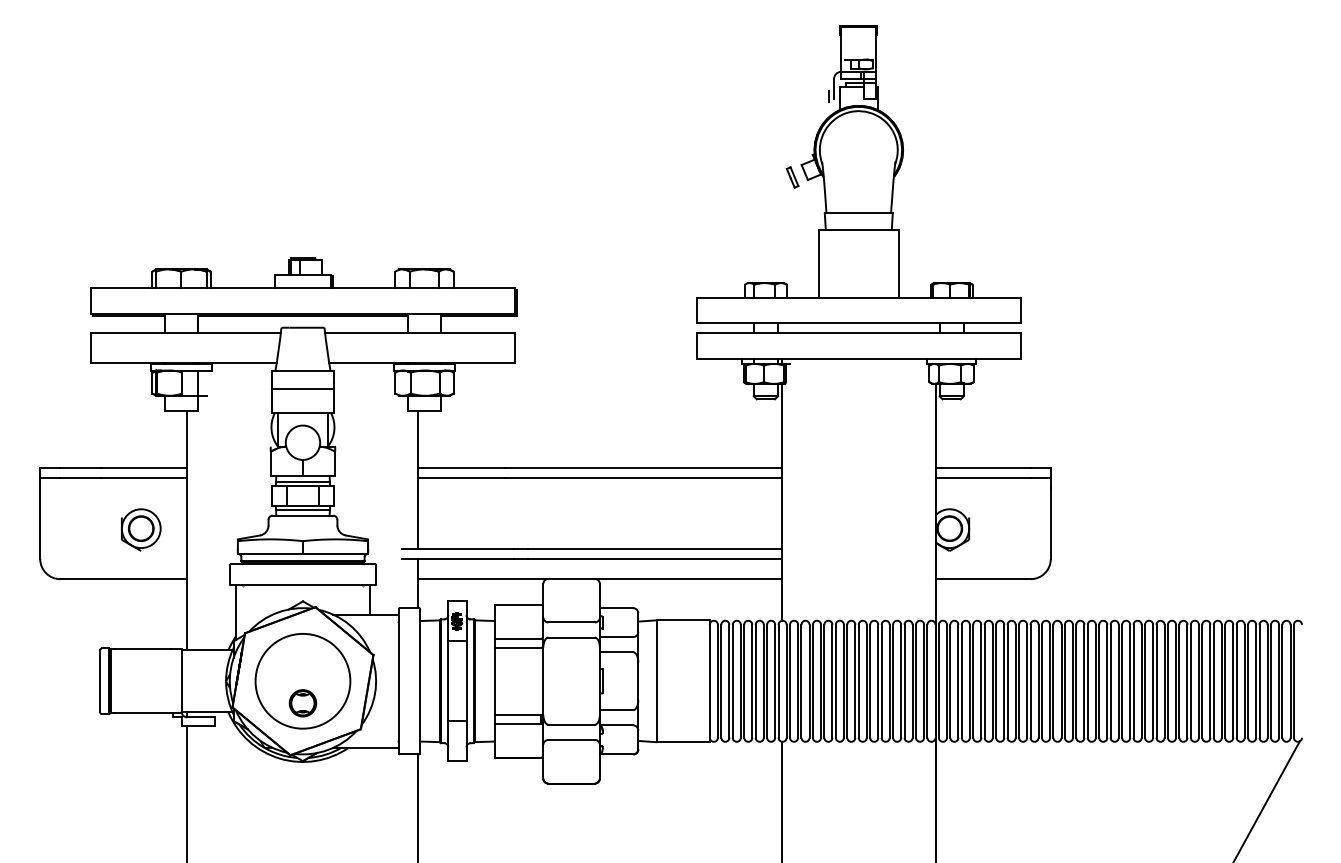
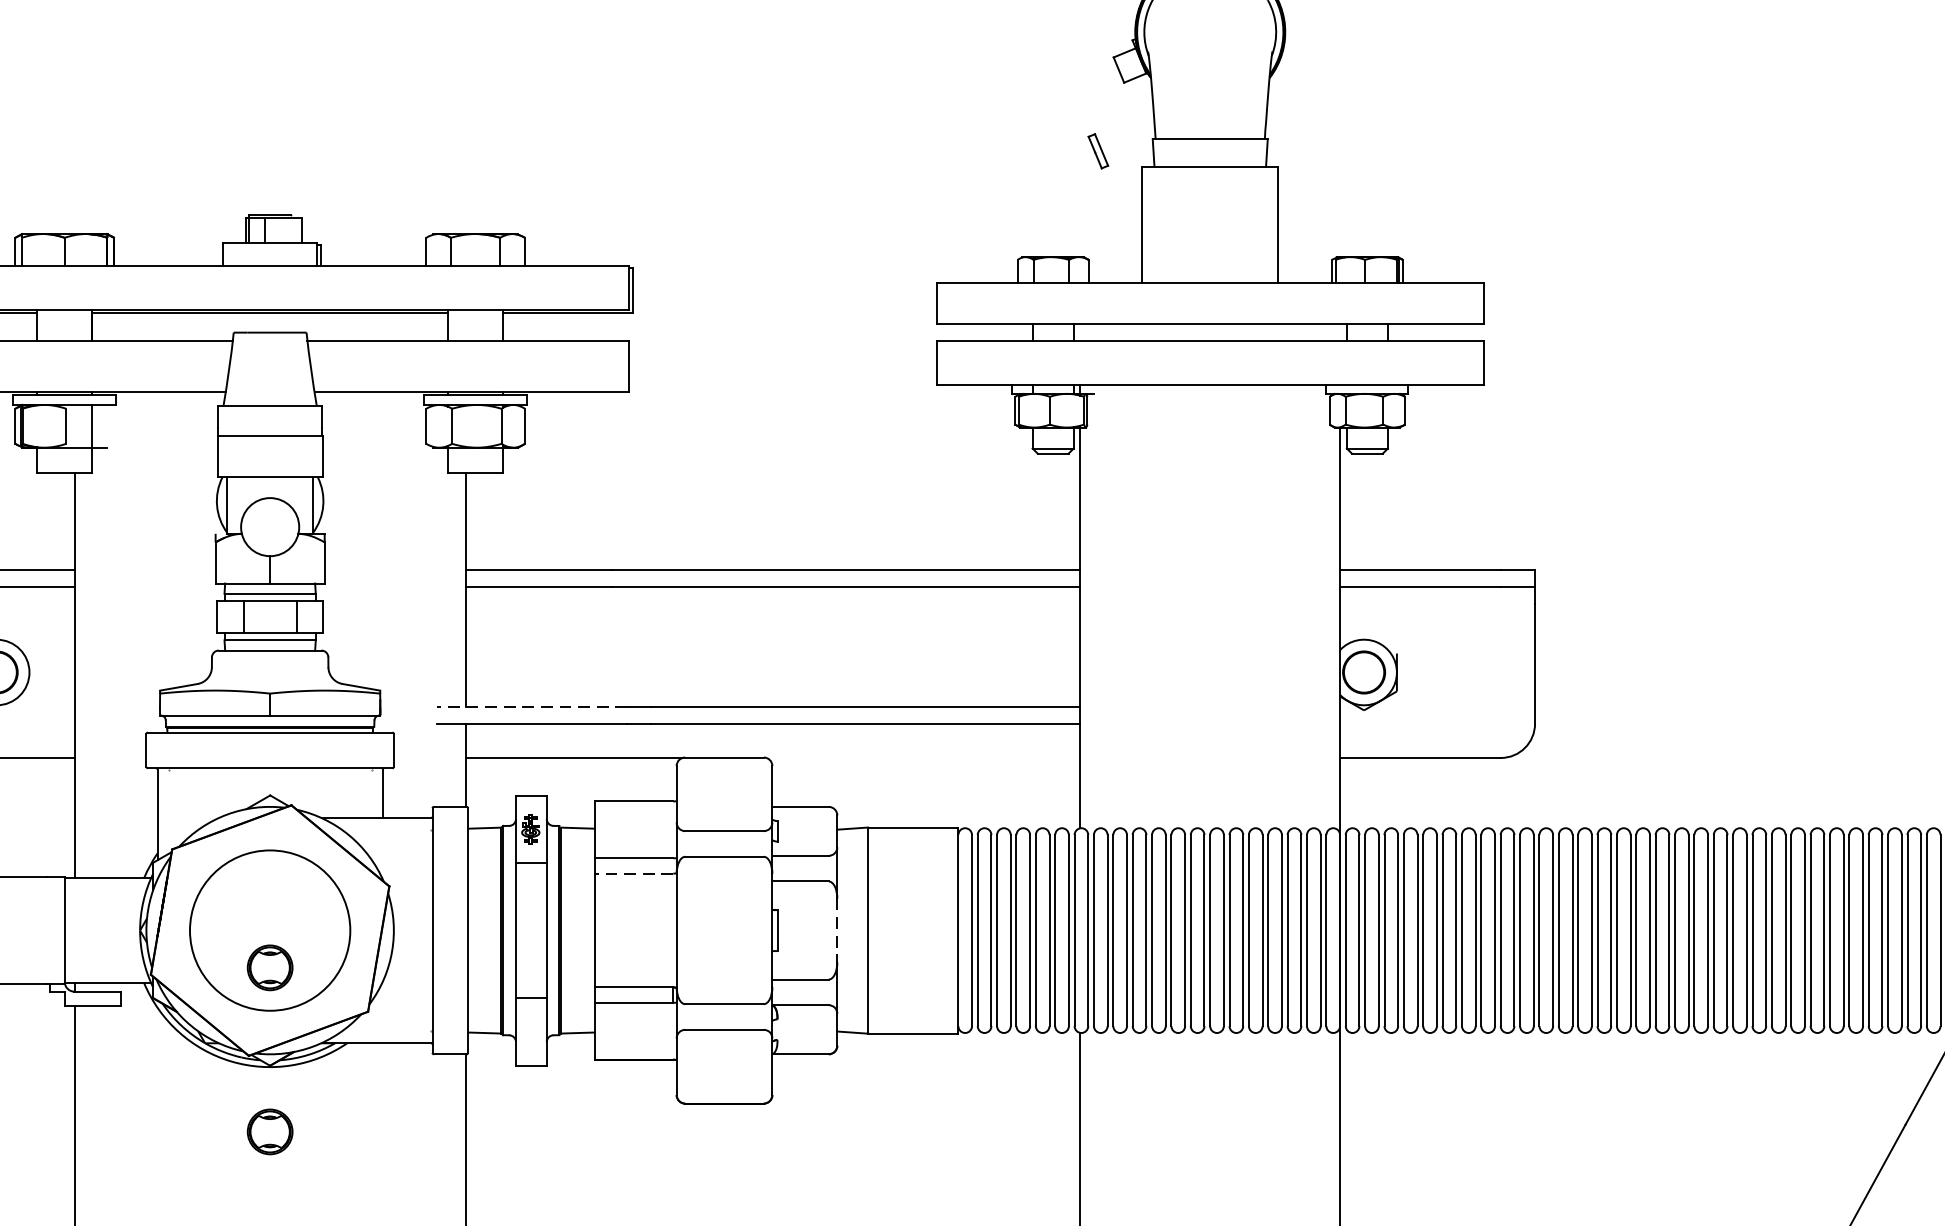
part: (792, 177) -> (1098, 151), moved
line: (457, 548) -> (531, 706), solid -> dashed
line: (688, 579) -> (922, 758), removed
line: (517, 647) -> (633, 873), solid -> dashed
line: (638, 681) -> (837, 930), solid -> dashed
part: (302, 800) -> (269, 1132), added

